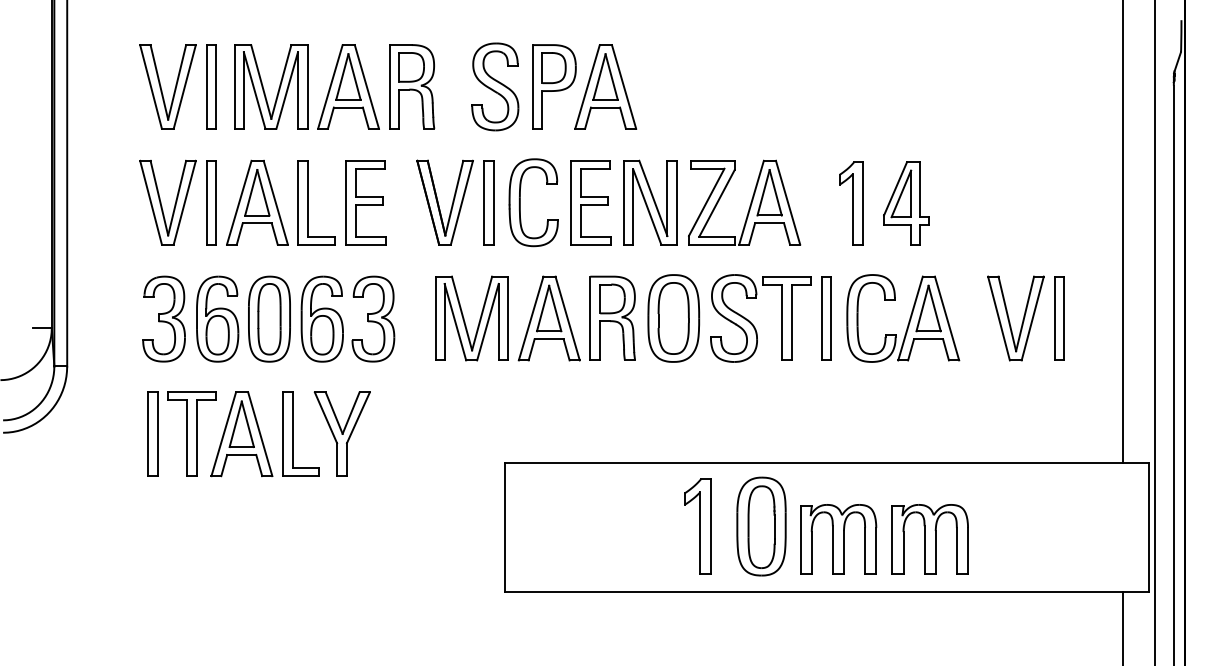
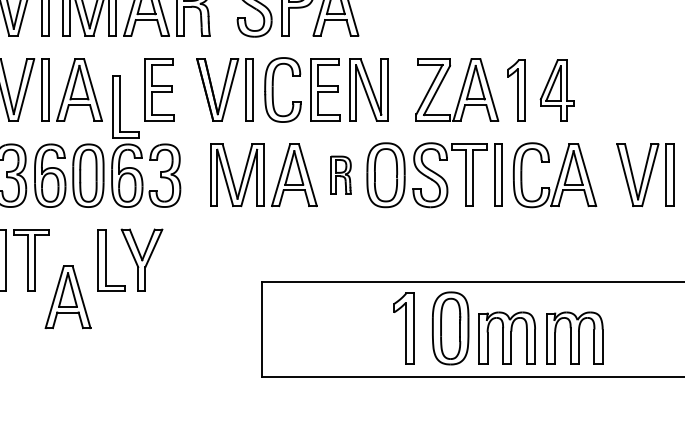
part: (308, 202) -> (120, 106), moved
part: (744, 202) -> (457, 89), moved
part: (612, 317) -> (340, 174), size x0.6
part: (241, 434) -> (67, 297), moved

